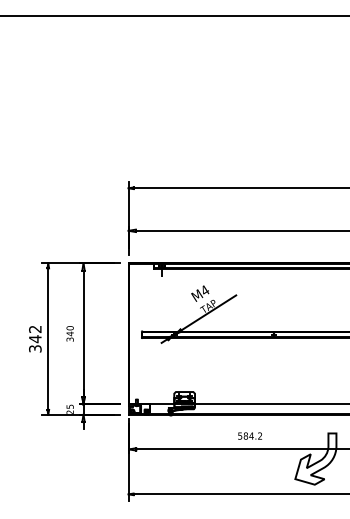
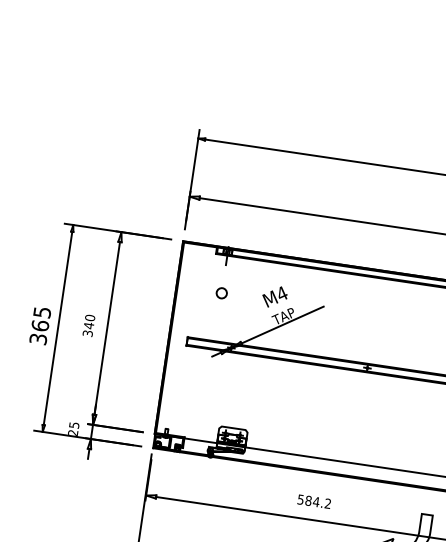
circle: (161, 296) -> (221, 293), added
text: (35, 334) -> (41, 319), 342 -> 365

